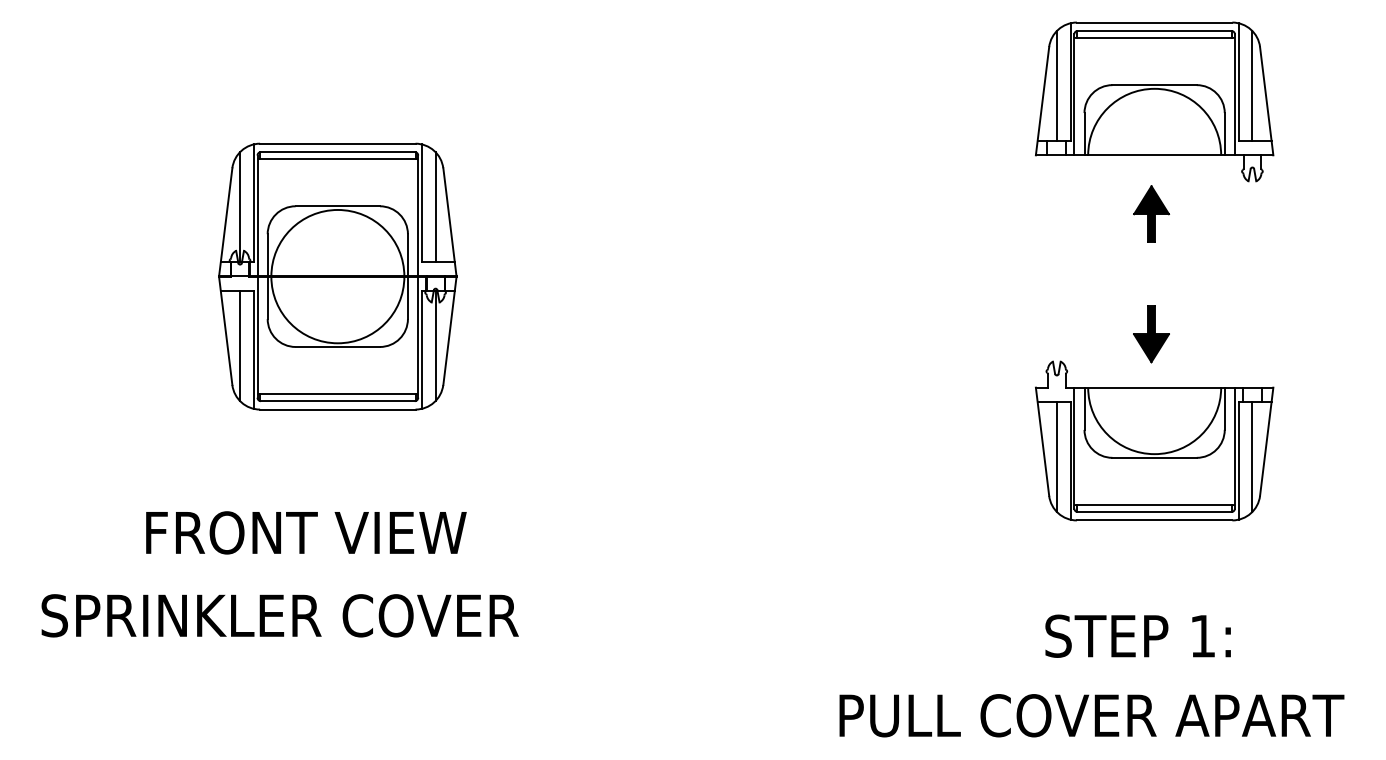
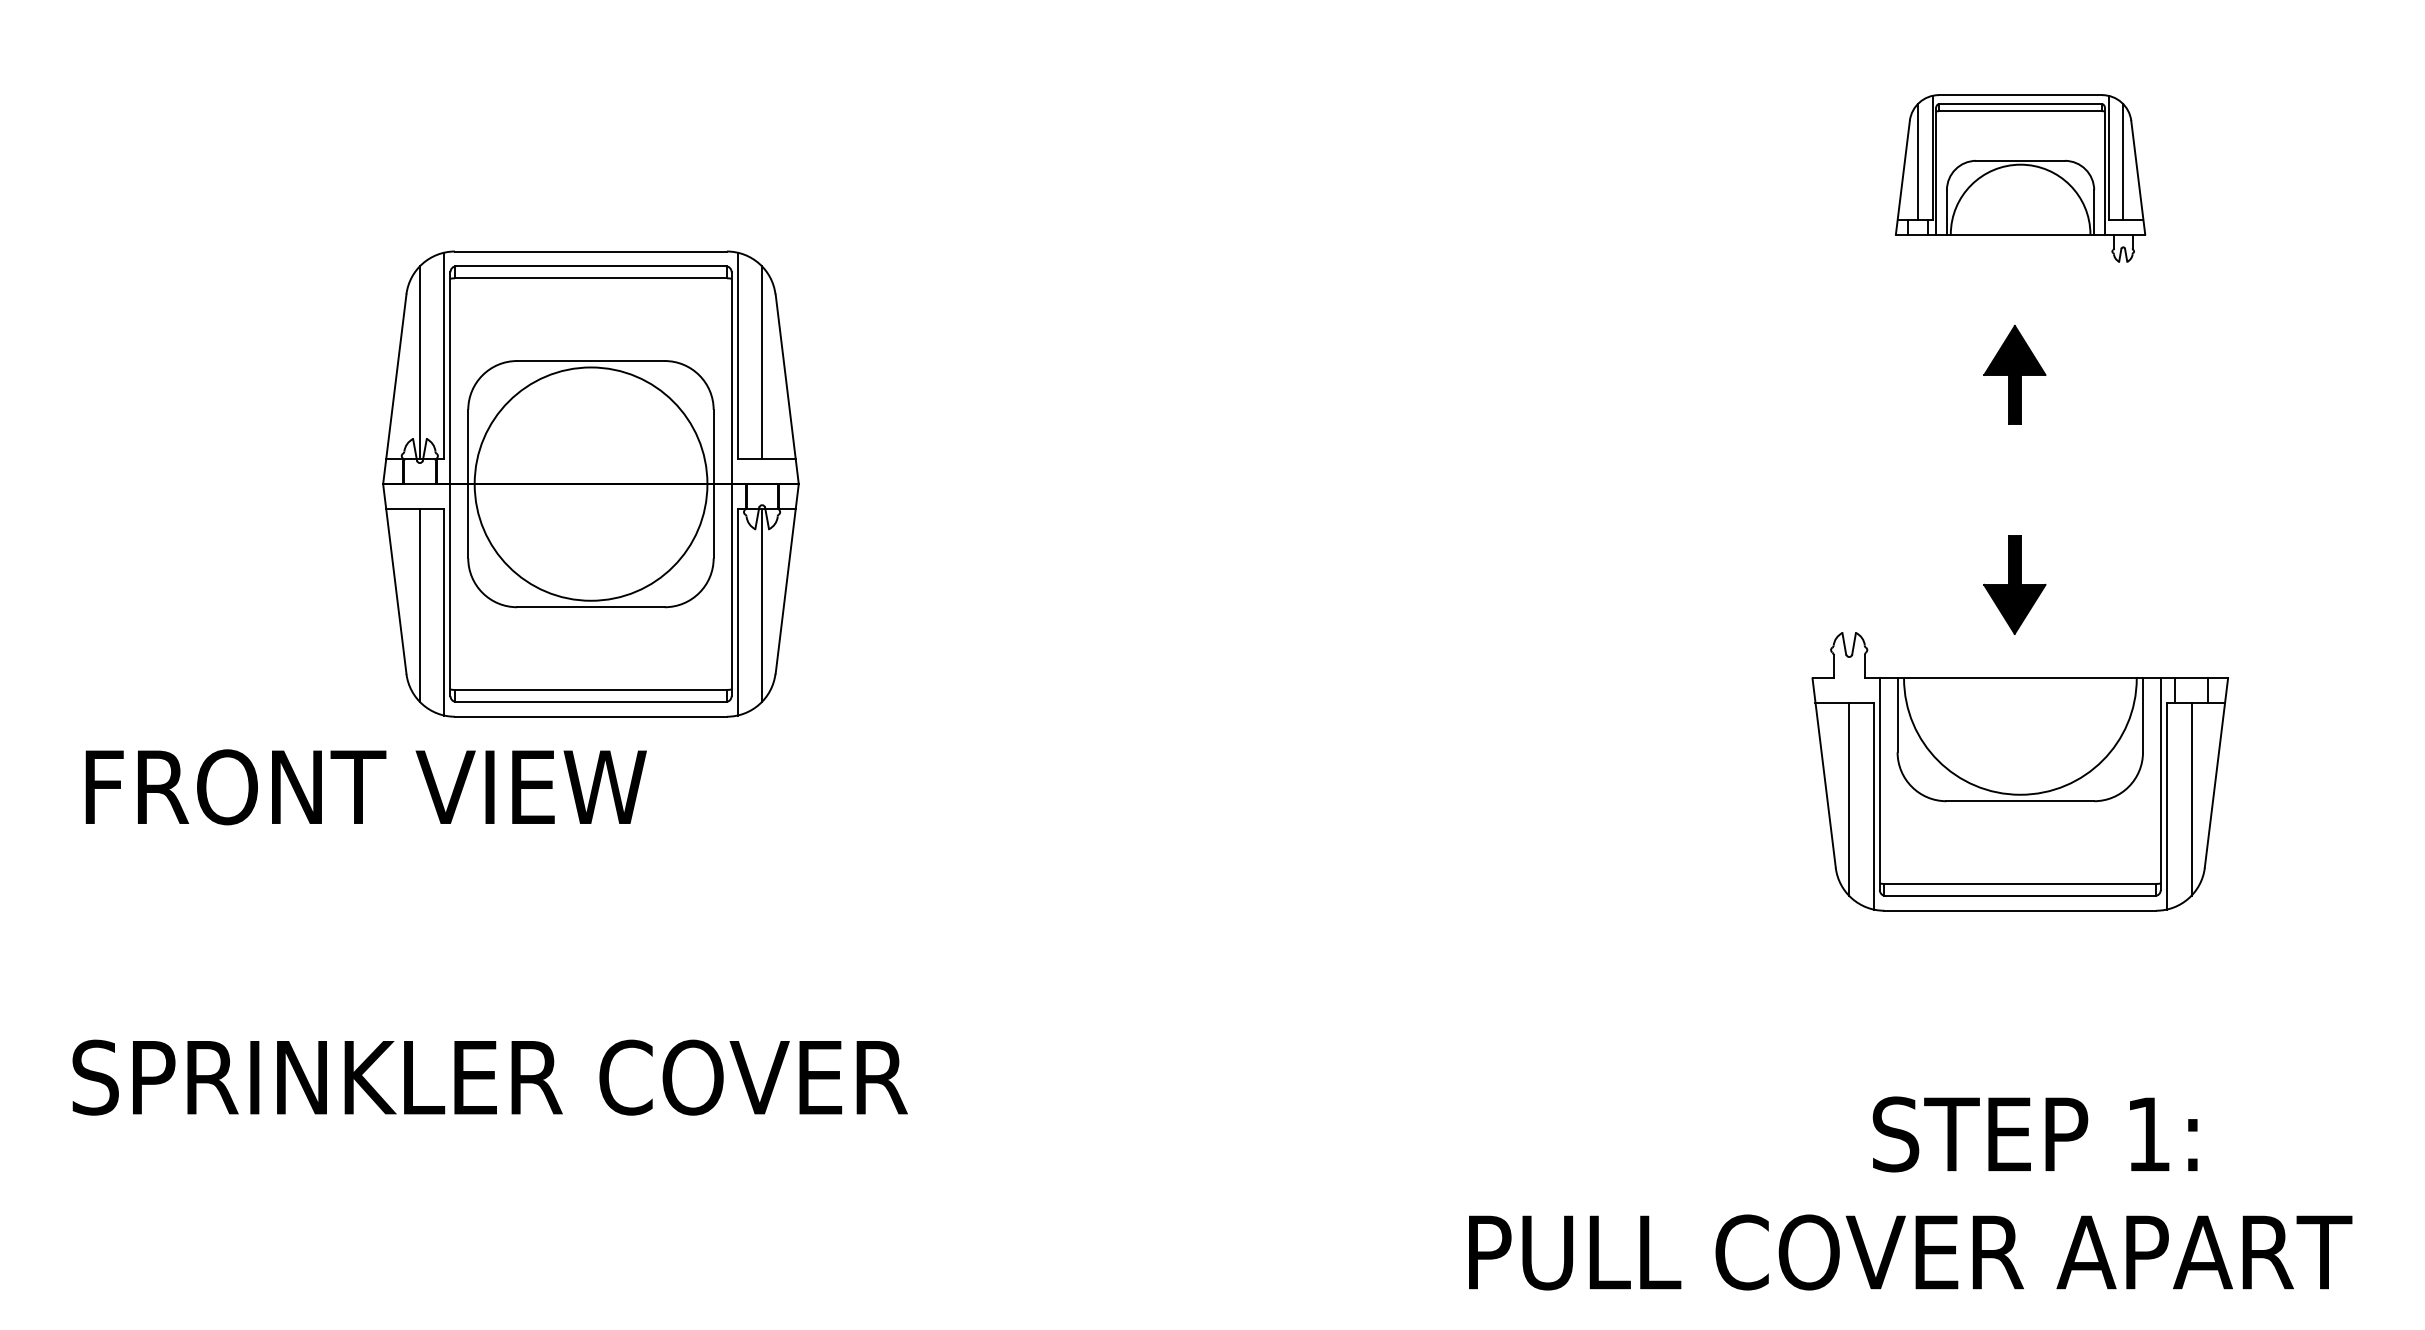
part: (1154, 101) -> (2020, 177), size x0.6
text: (306, 532) -> (366, 786), moved
text: (1137, 635) -> (2034, 1133), moved

